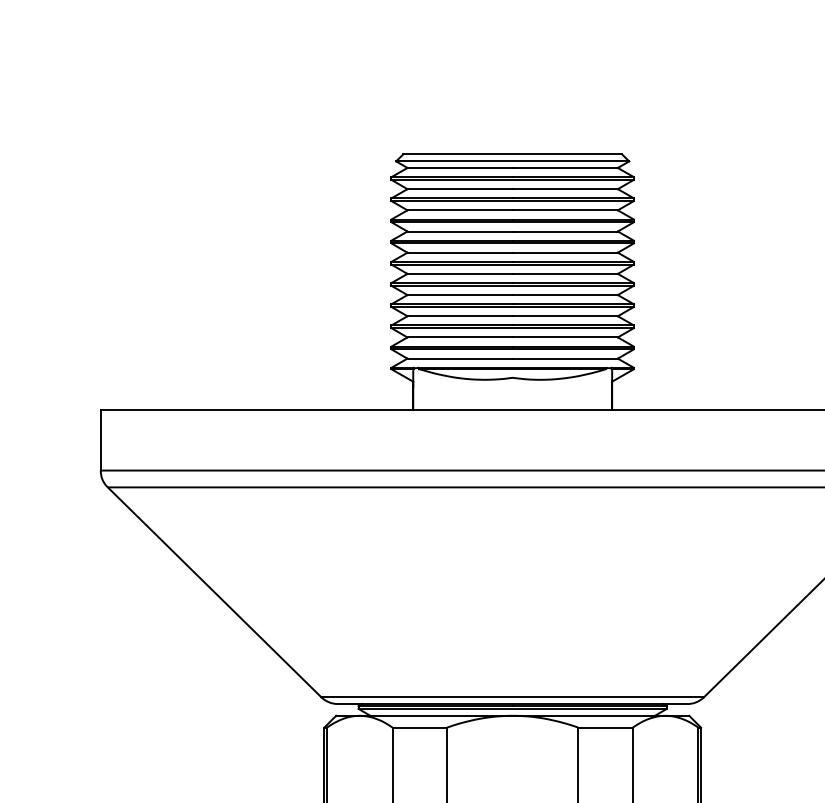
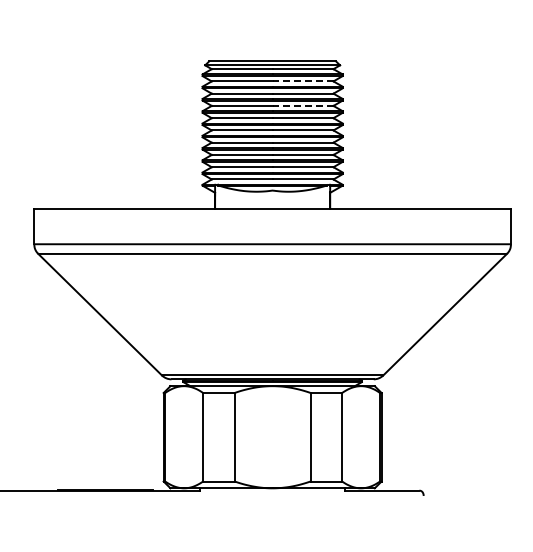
line: (564, 189) -> (302, 81), solid -> dashed
line: (564, 230) -> (302, 105), solid -> dashed

